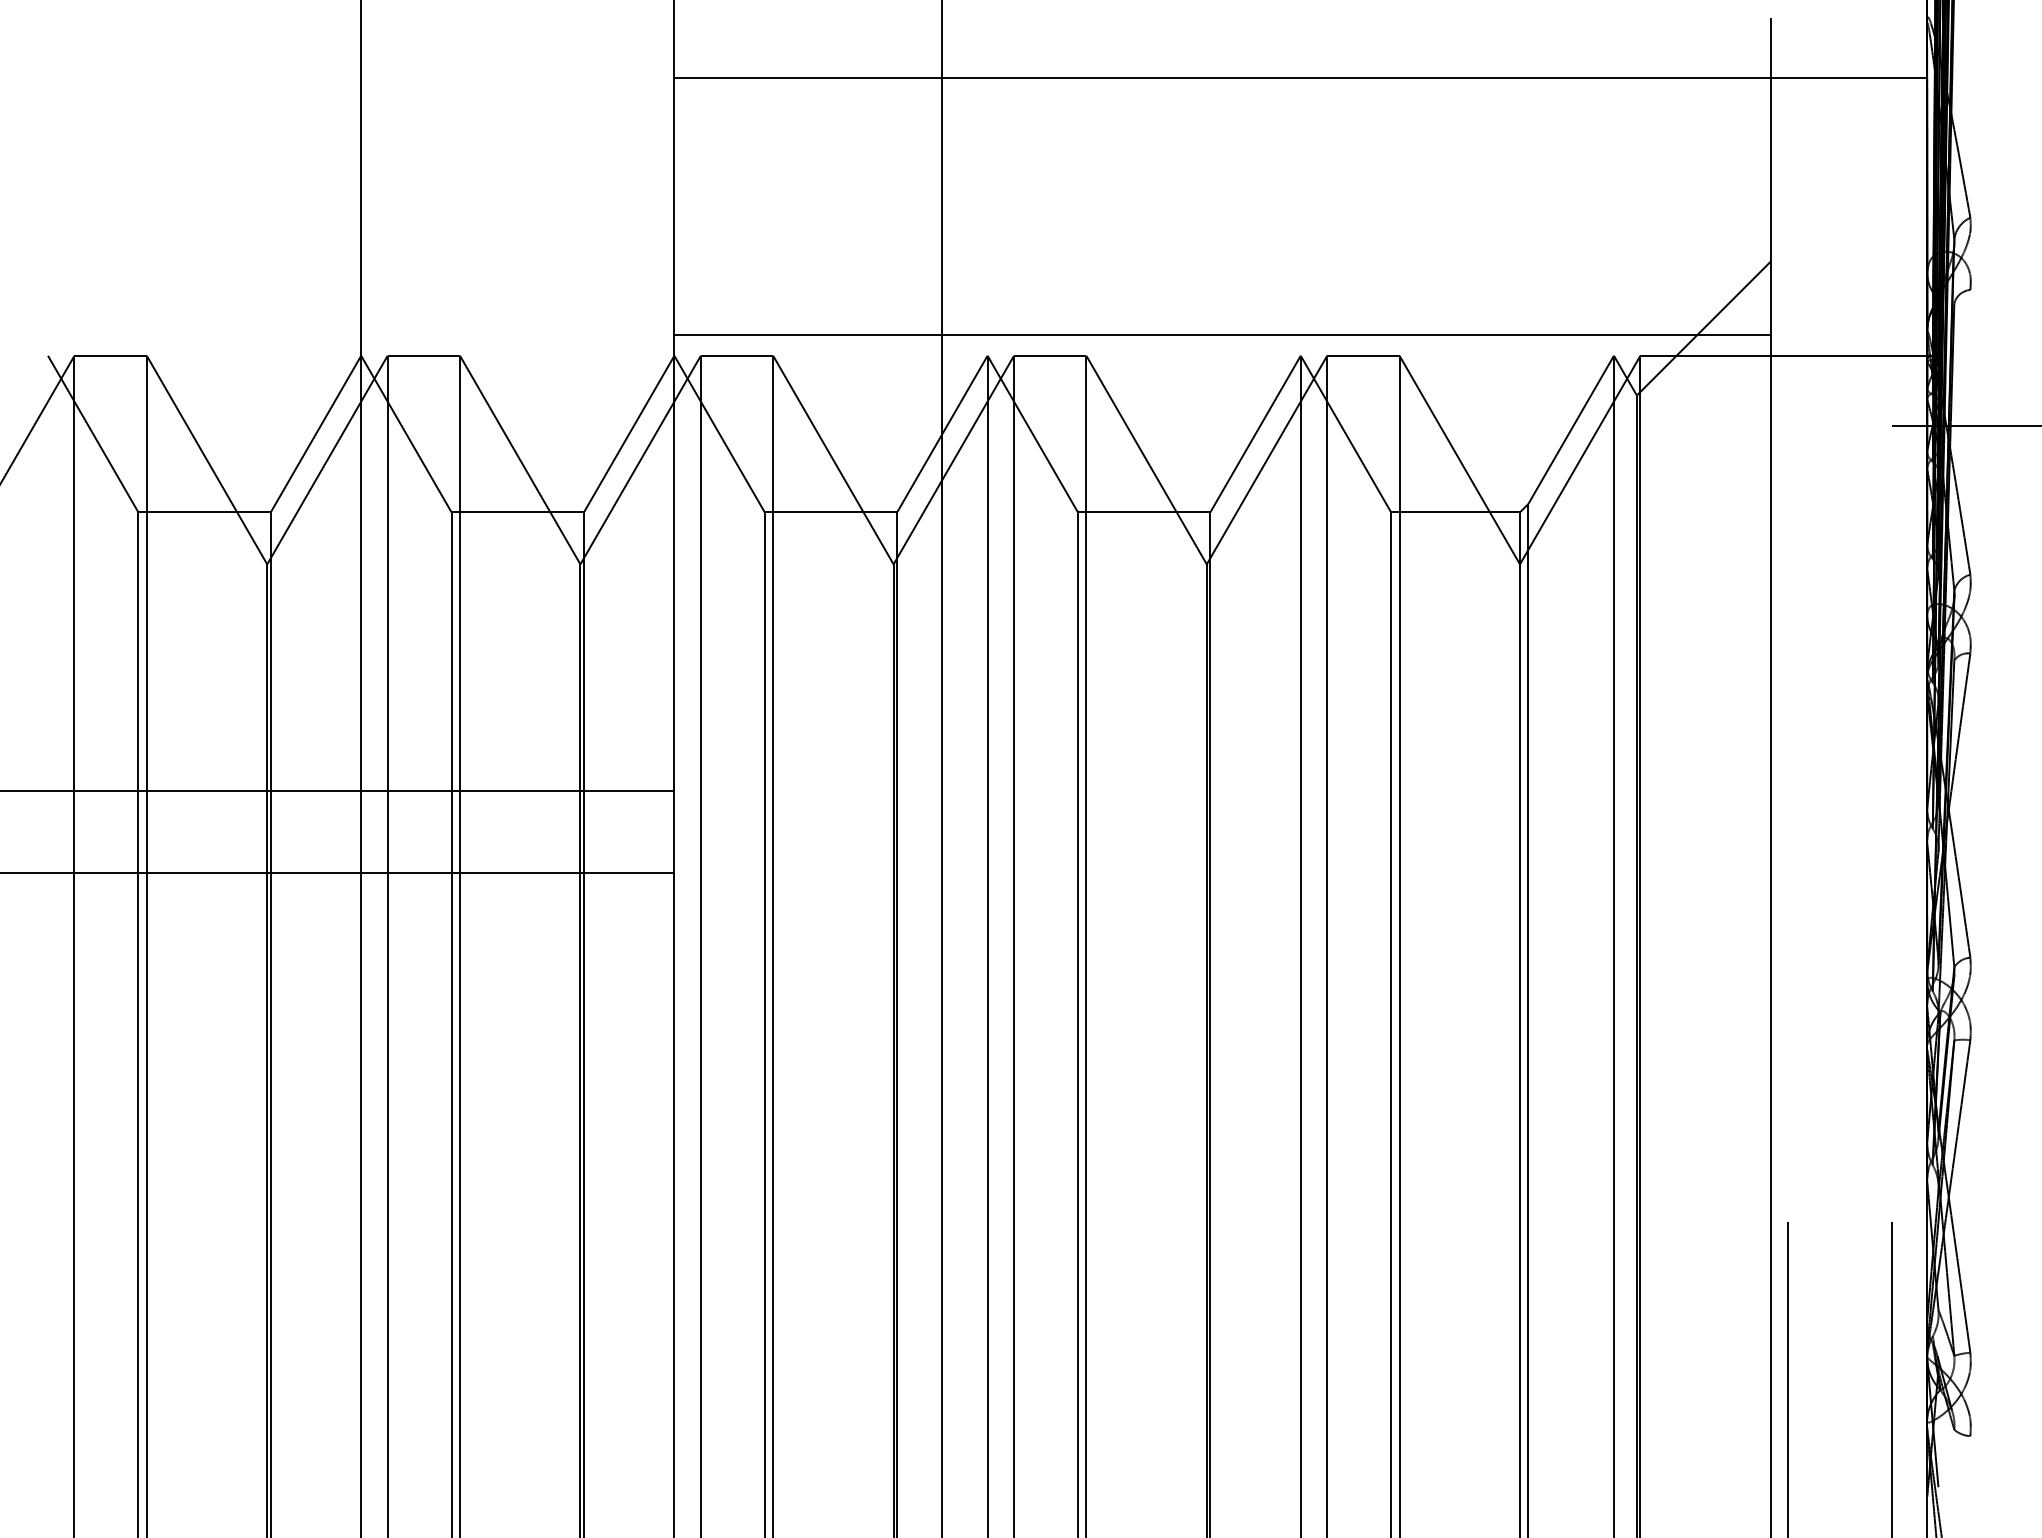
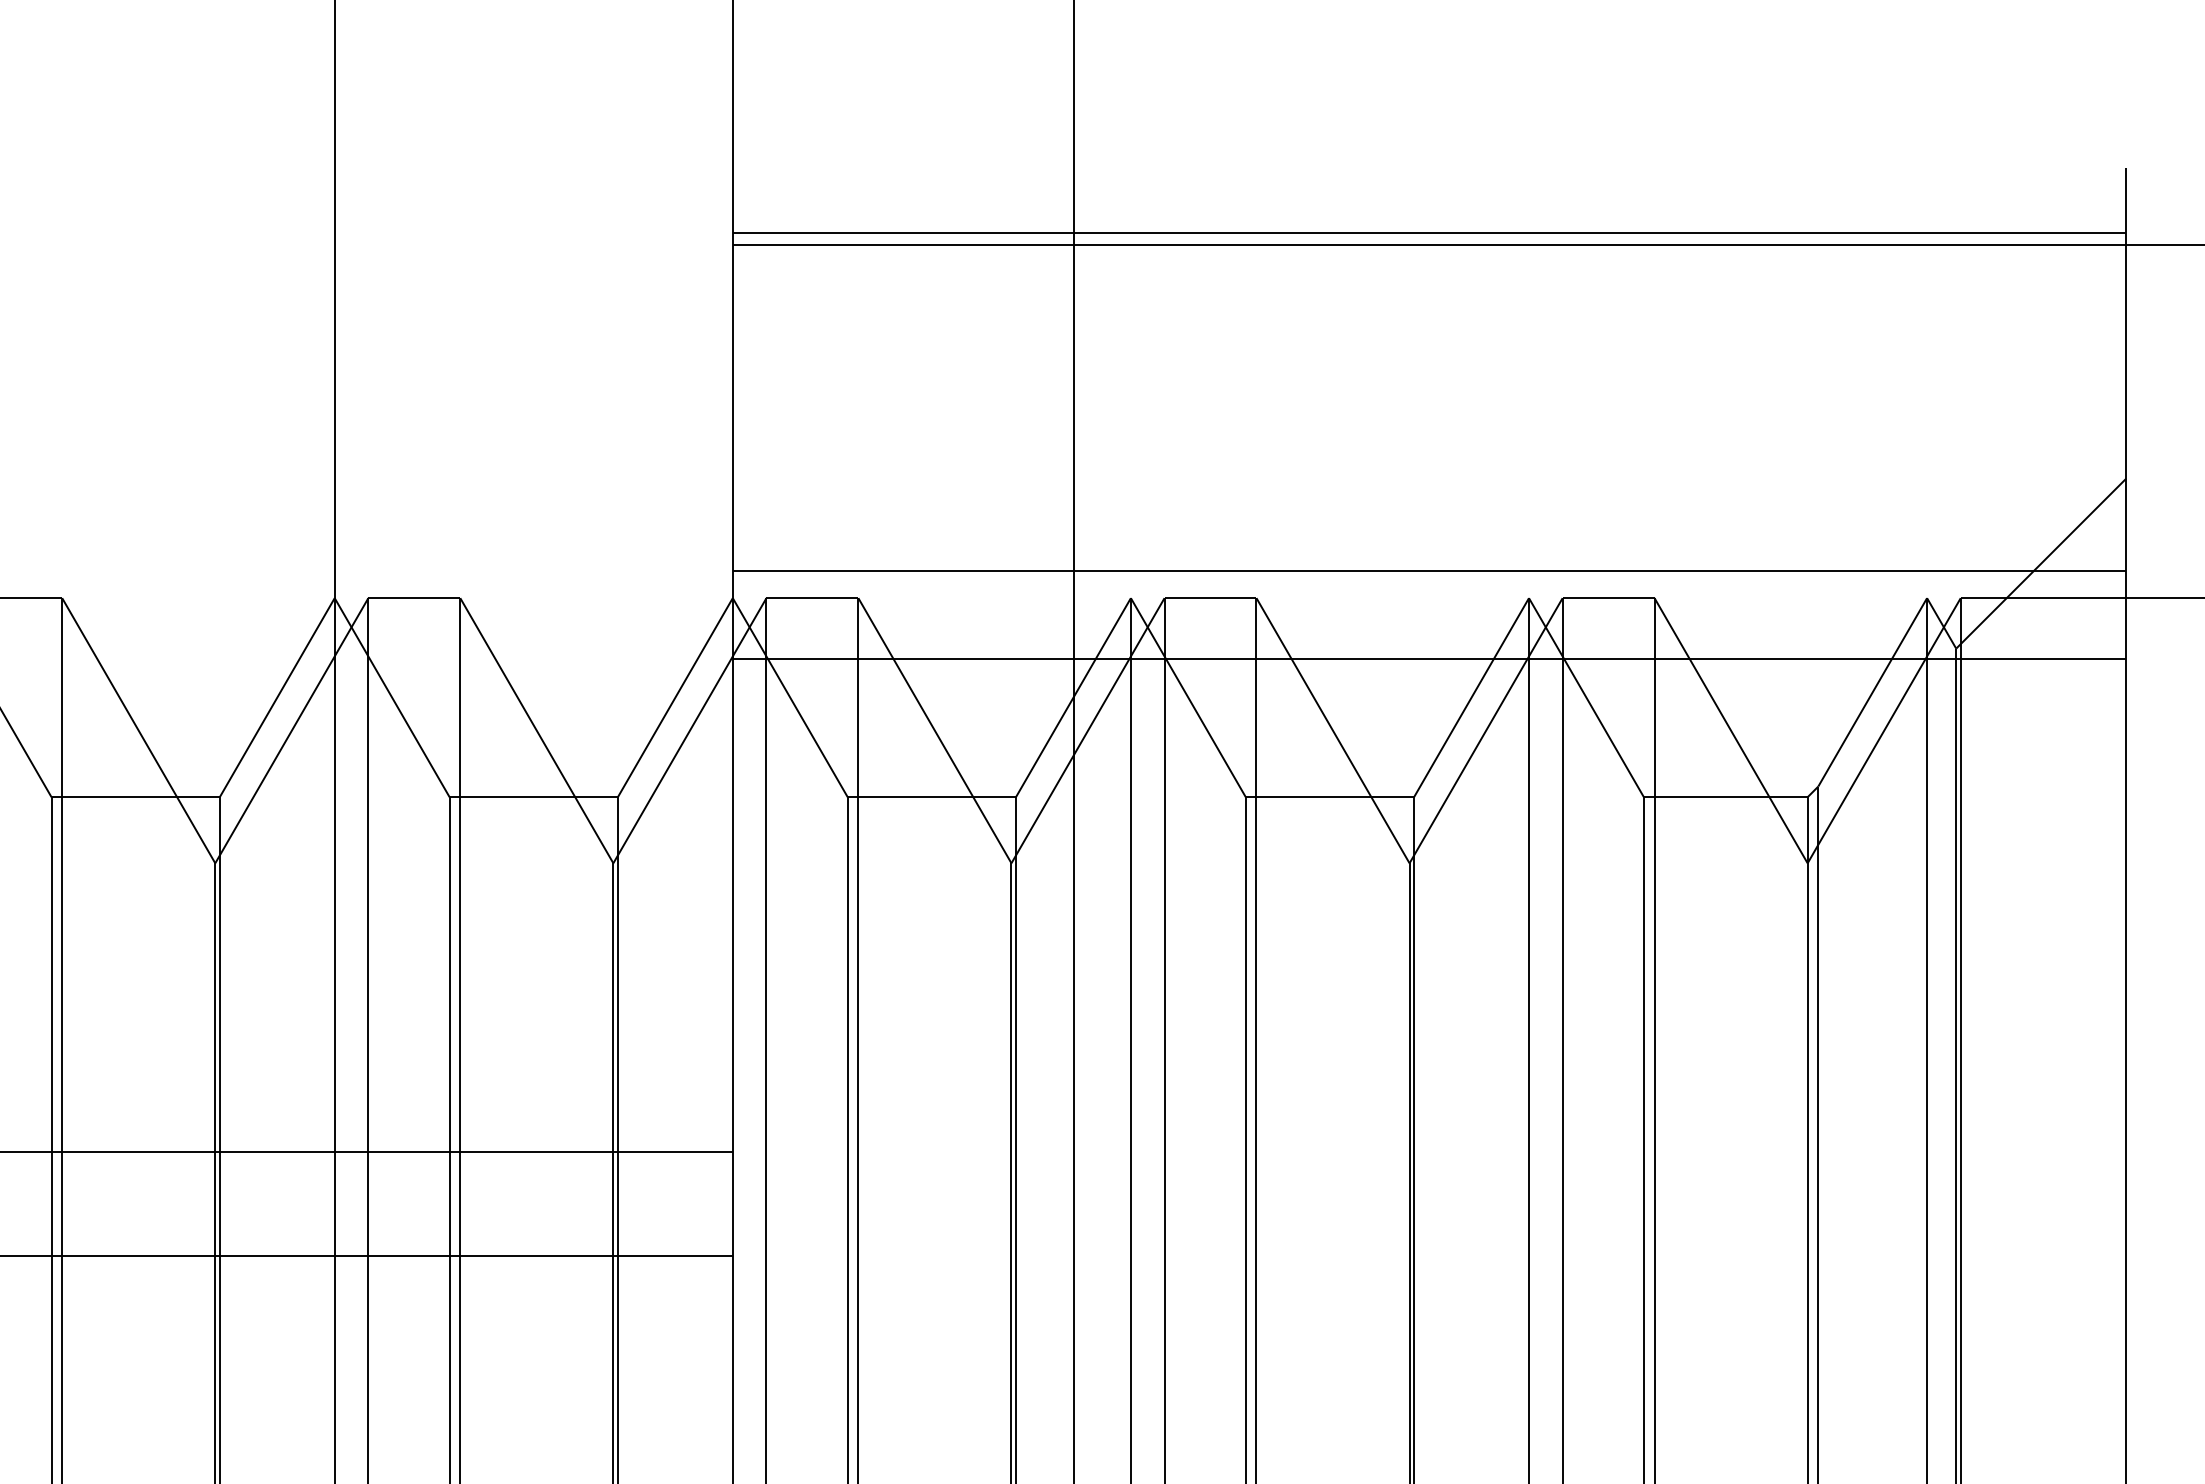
line: (1222, 68) -> (1429, 232), added
line: (1222, 403) -> (1429, 658), added

